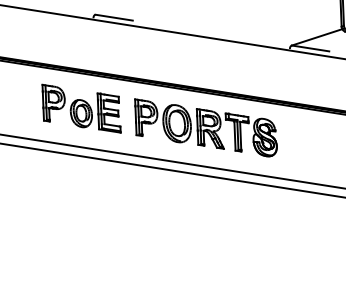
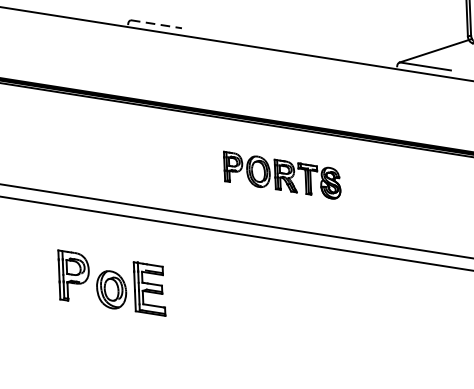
line: (114, 17) -> (156, 24), solid -> dashed
part: (81, 108) -> (111, 282), moved
part: (205, 127) -> (281, 174), size x0.6

